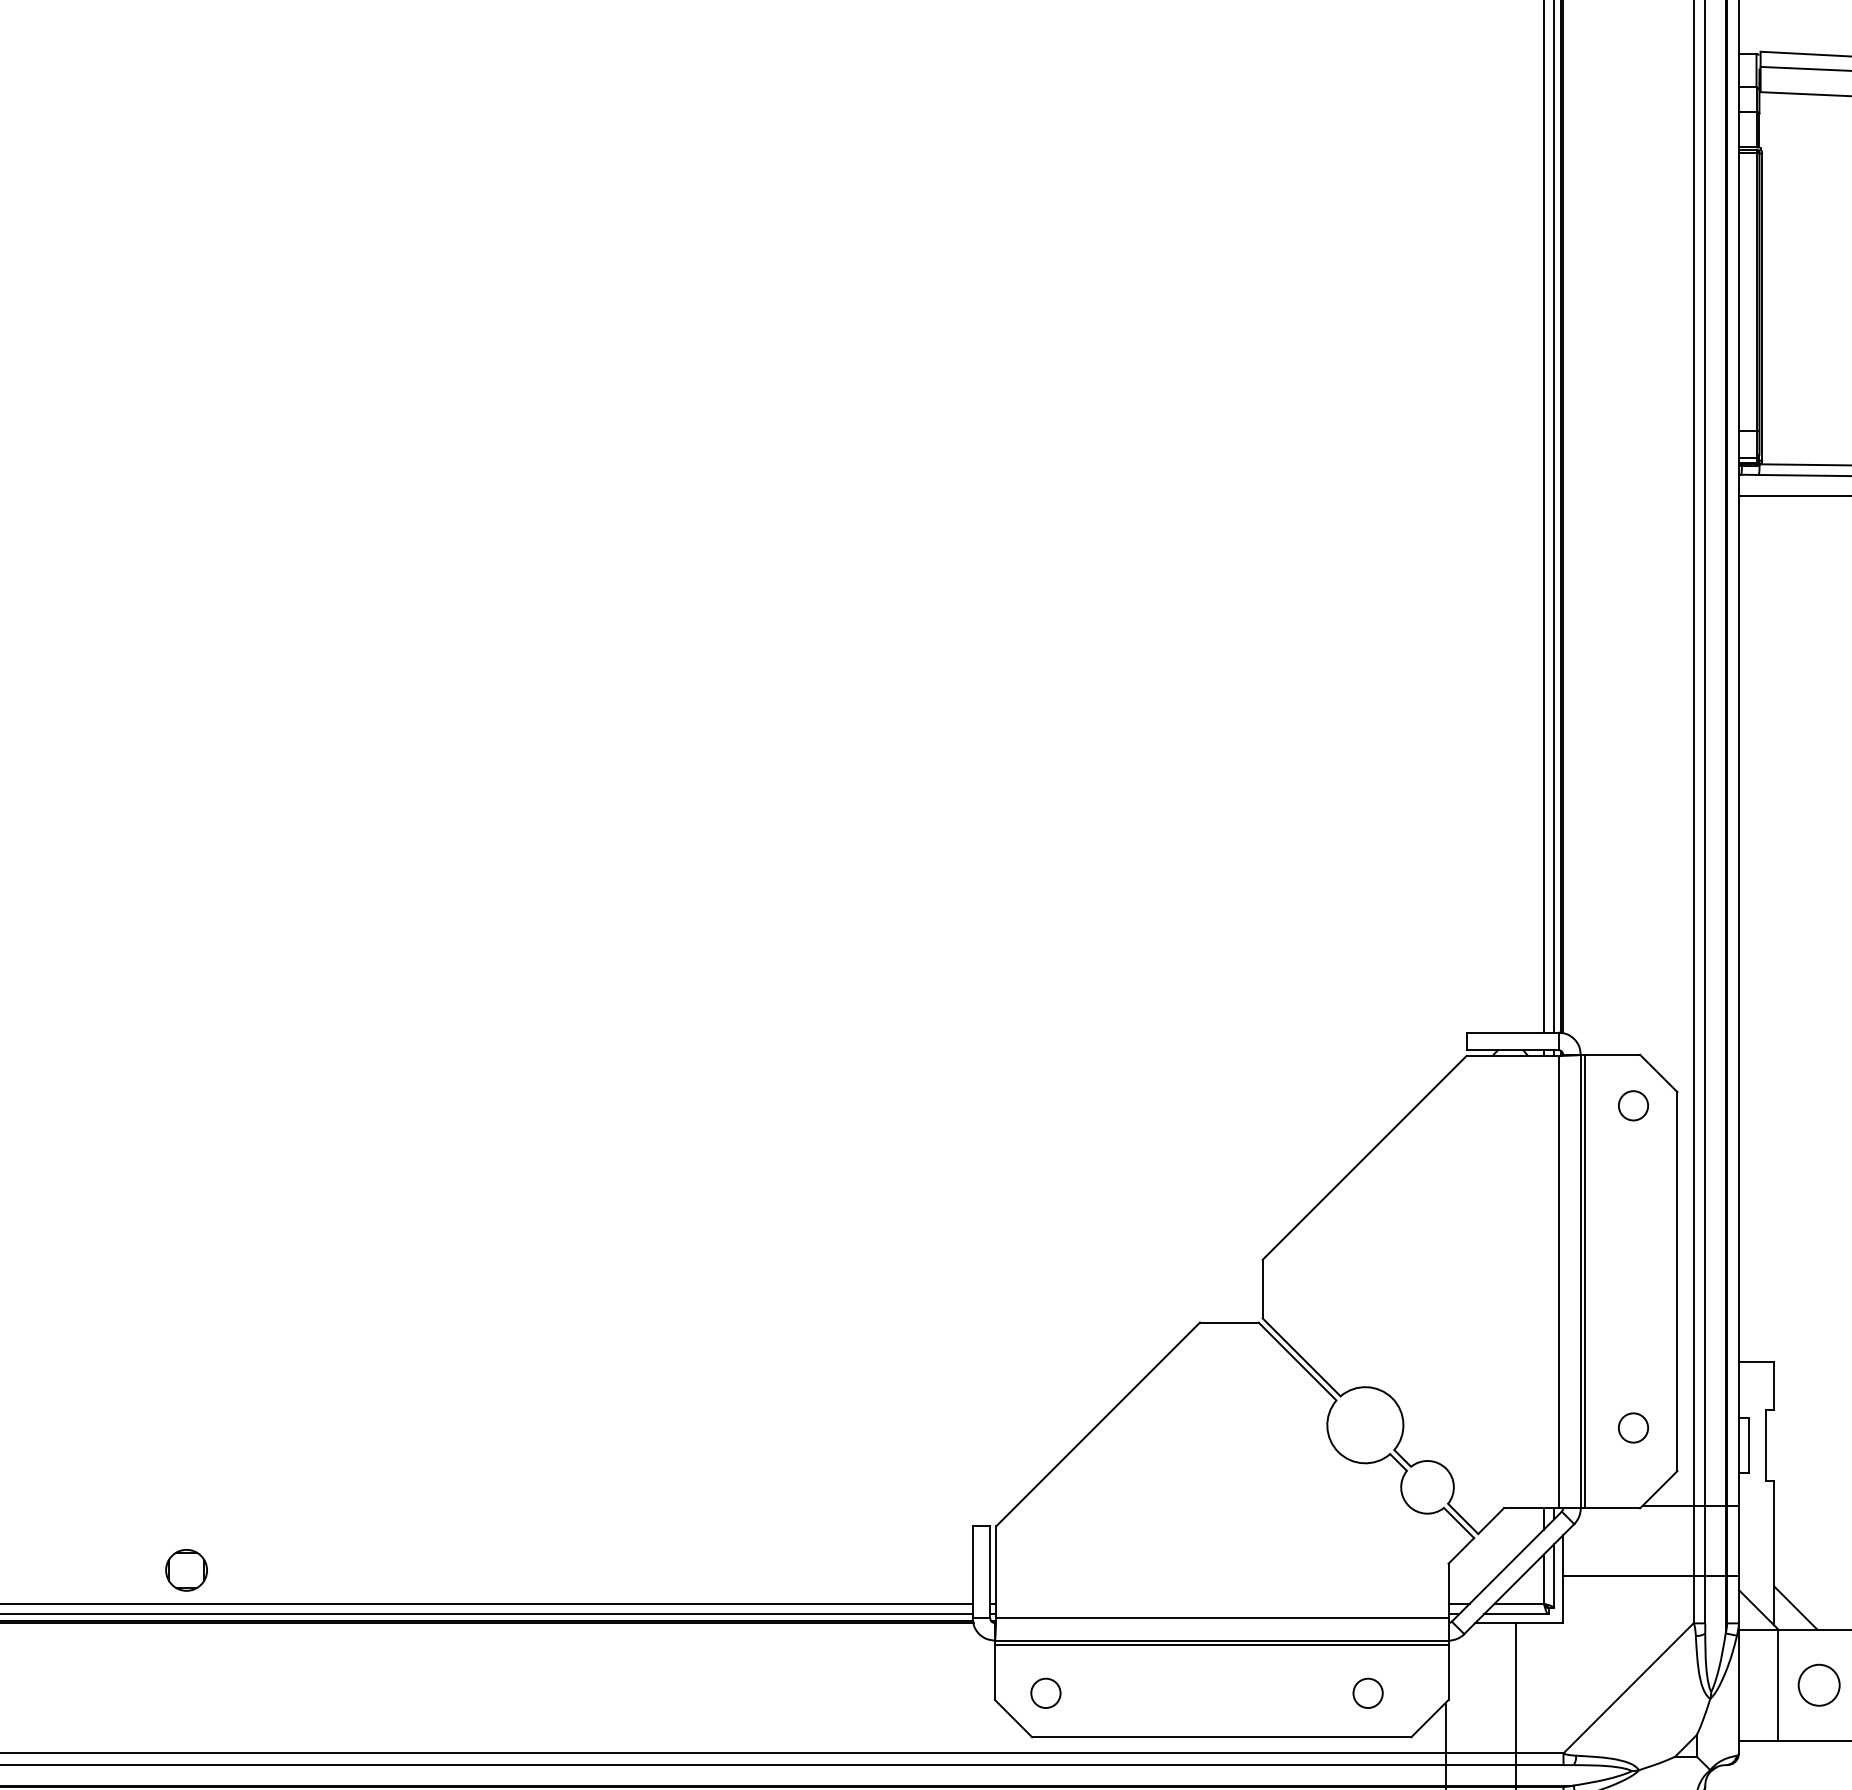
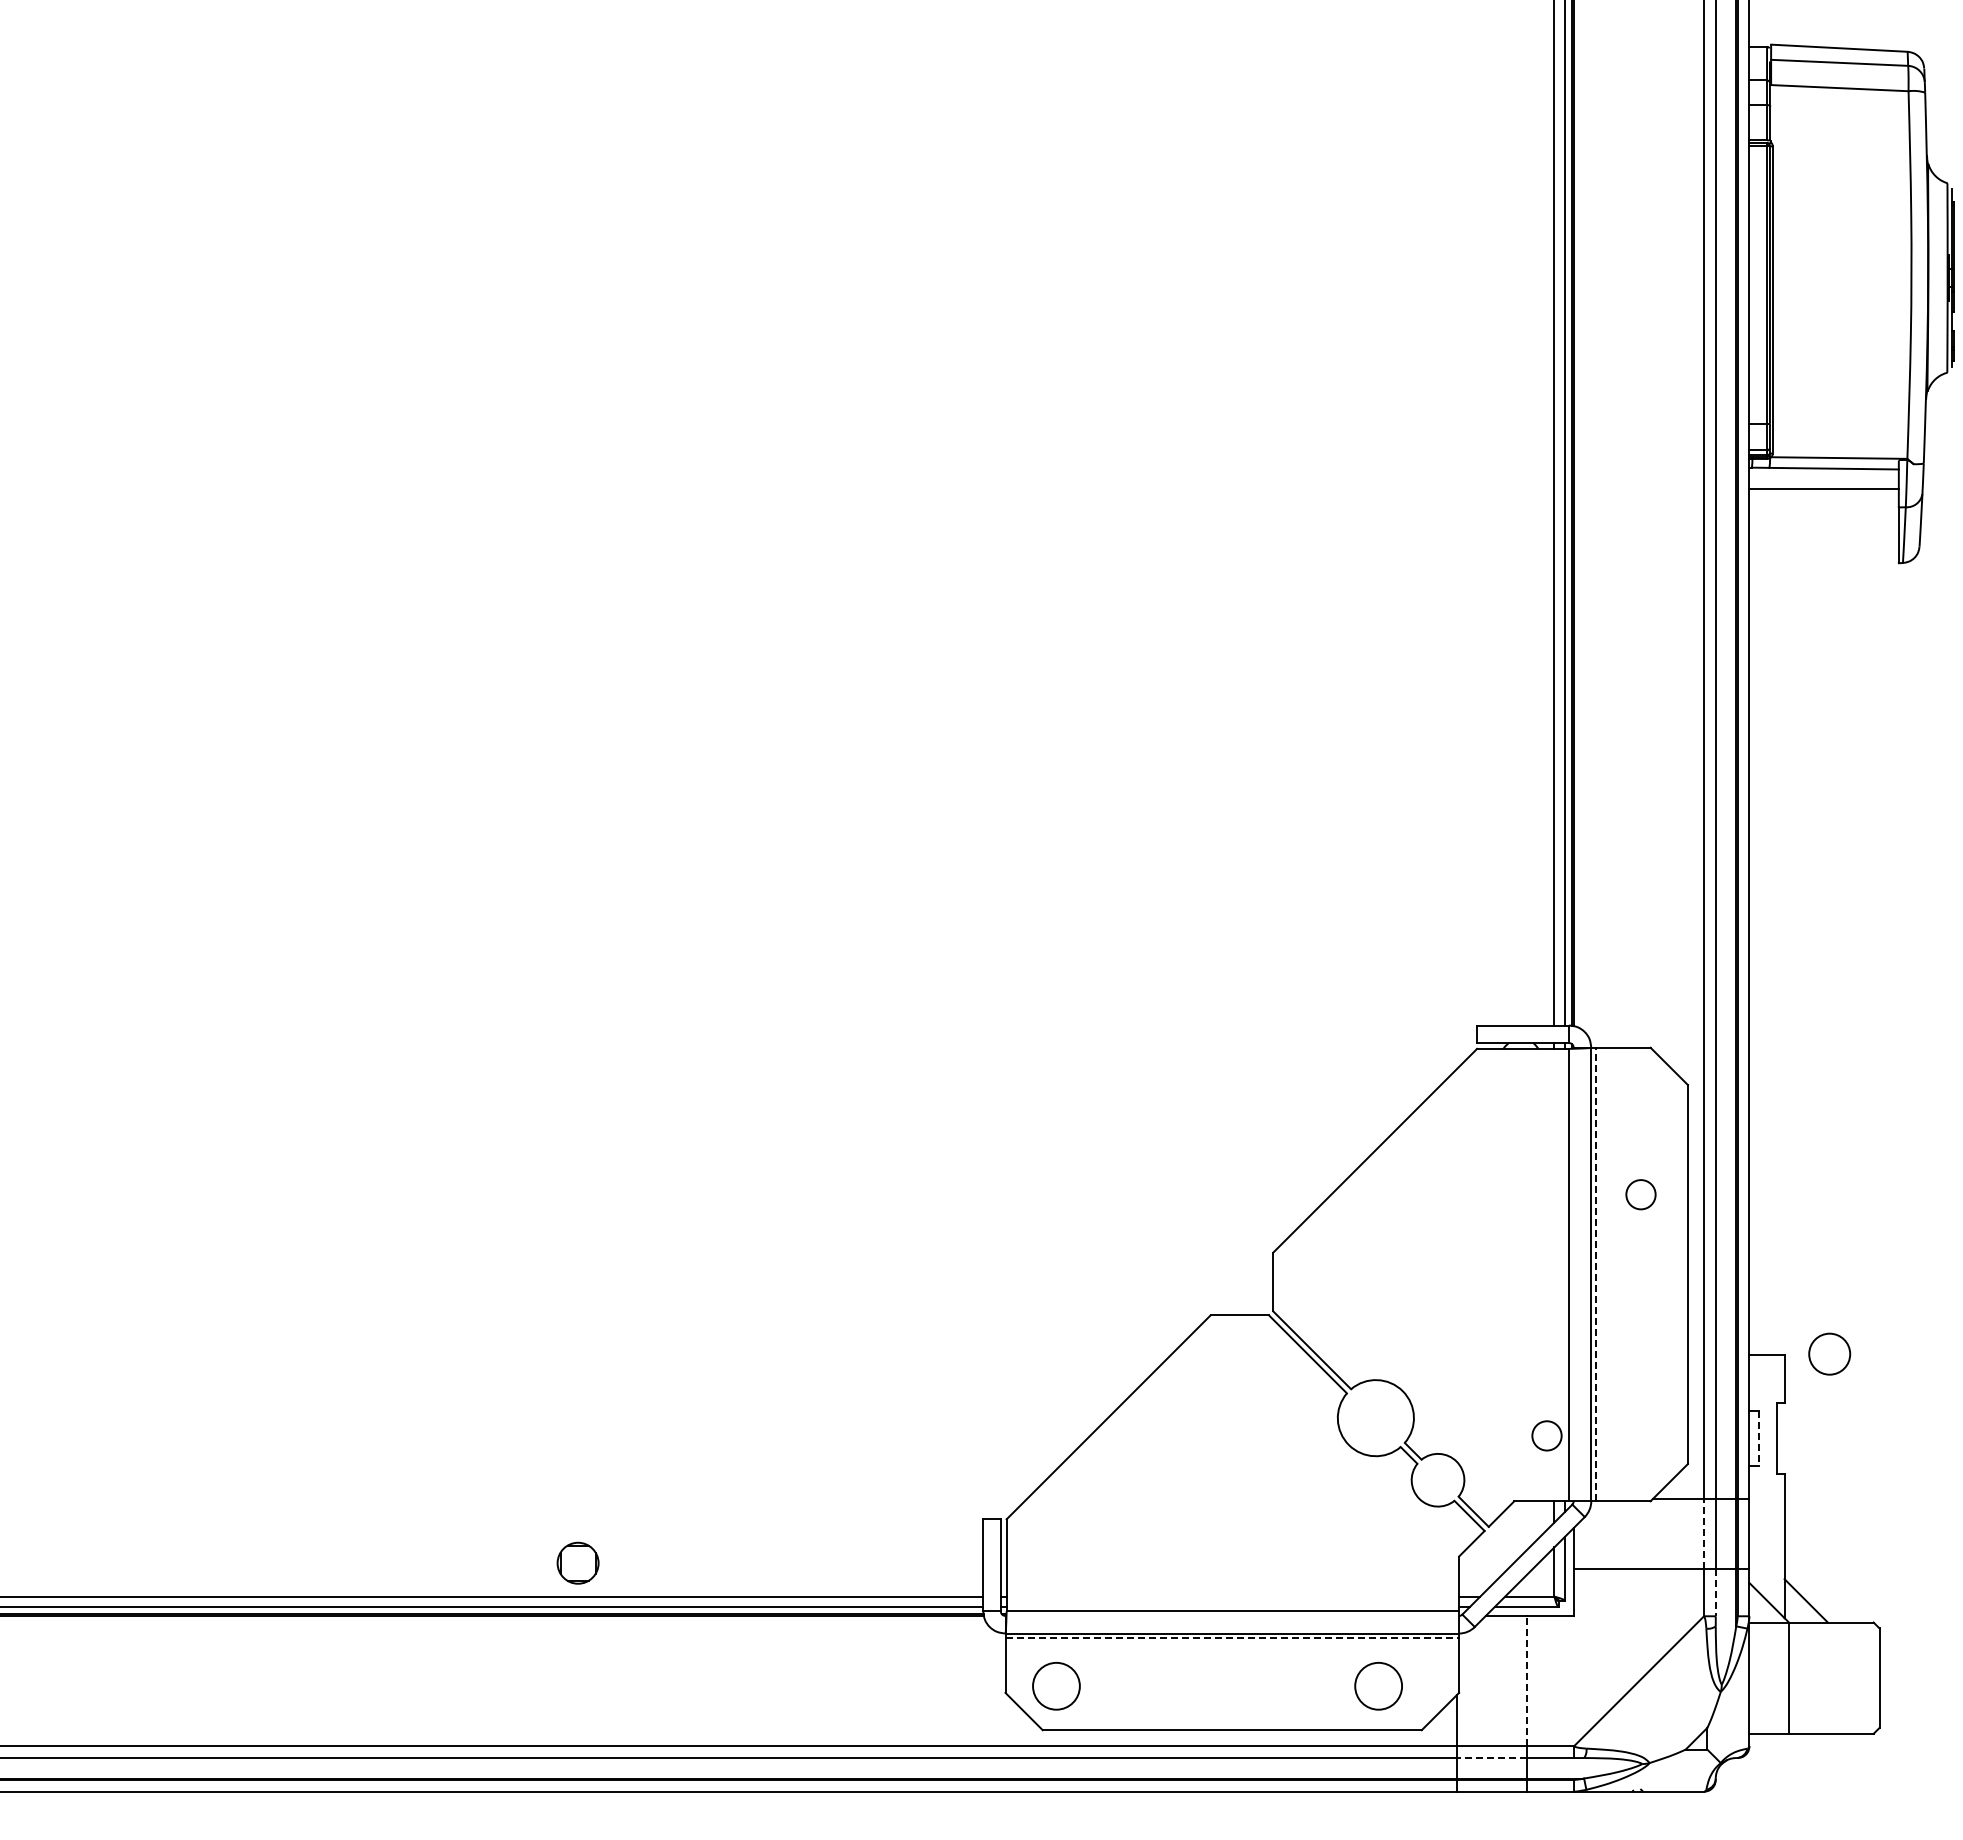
circle: (1632, 1105) -> (1640, 1194), moved
line: (1584, 1281) -> (1595, 1274), solid -> dashed
circle: (1632, 1427) -> (1546, 1435), moved
line: (1748, 1445) -> (1759, 1438), solid -> dashed
line: (1693, 1540) -> (1704, 1533), solid -> dashed
part: (185, 1569) -> (577, 1562), moved
line: (1704, 1599) -> (1715, 1592), solid -> dashed
line: (1221, 1645) -> (1232, 1638), solid -> dashed
circle: (1818, 1684) -> (1829, 1353), moved
line: (1515, 1687) -> (1526, 1680), solid -> dashed
circle: (1045, 1692) -> (1056, 1685), size x1.6
circle: (1367, 1692) -> (1378, 1685), size x1.6
line: (1480, 1765) -> (1491, 1758), solid -> dashed

